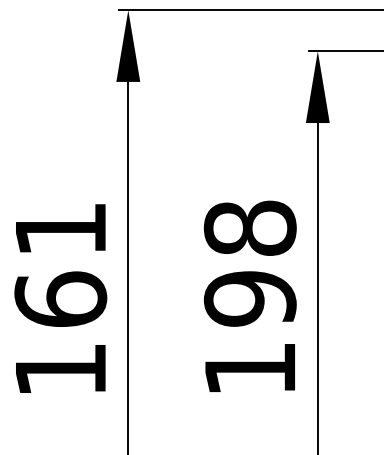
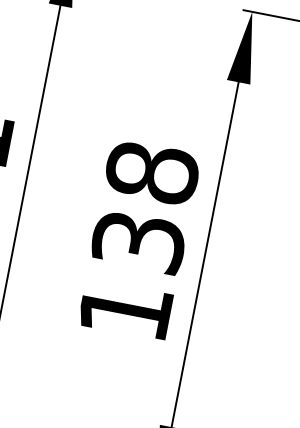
text: (250, 298) -> (139, 241), 198 -> 138

